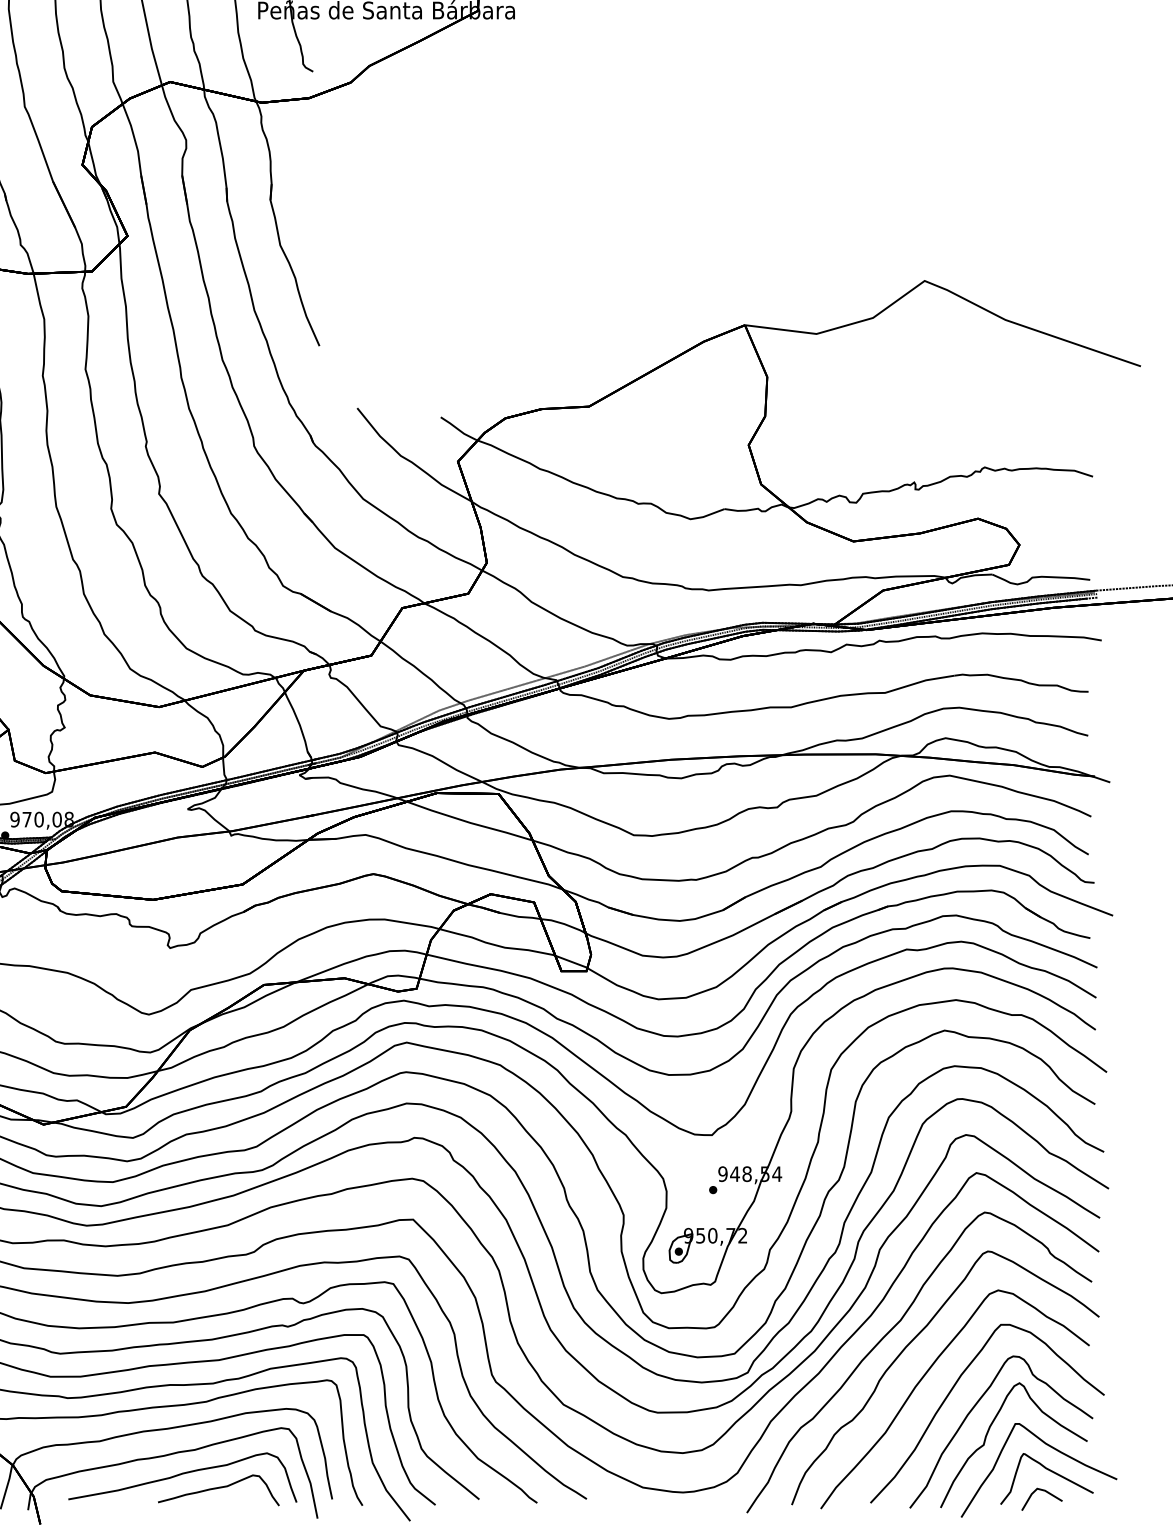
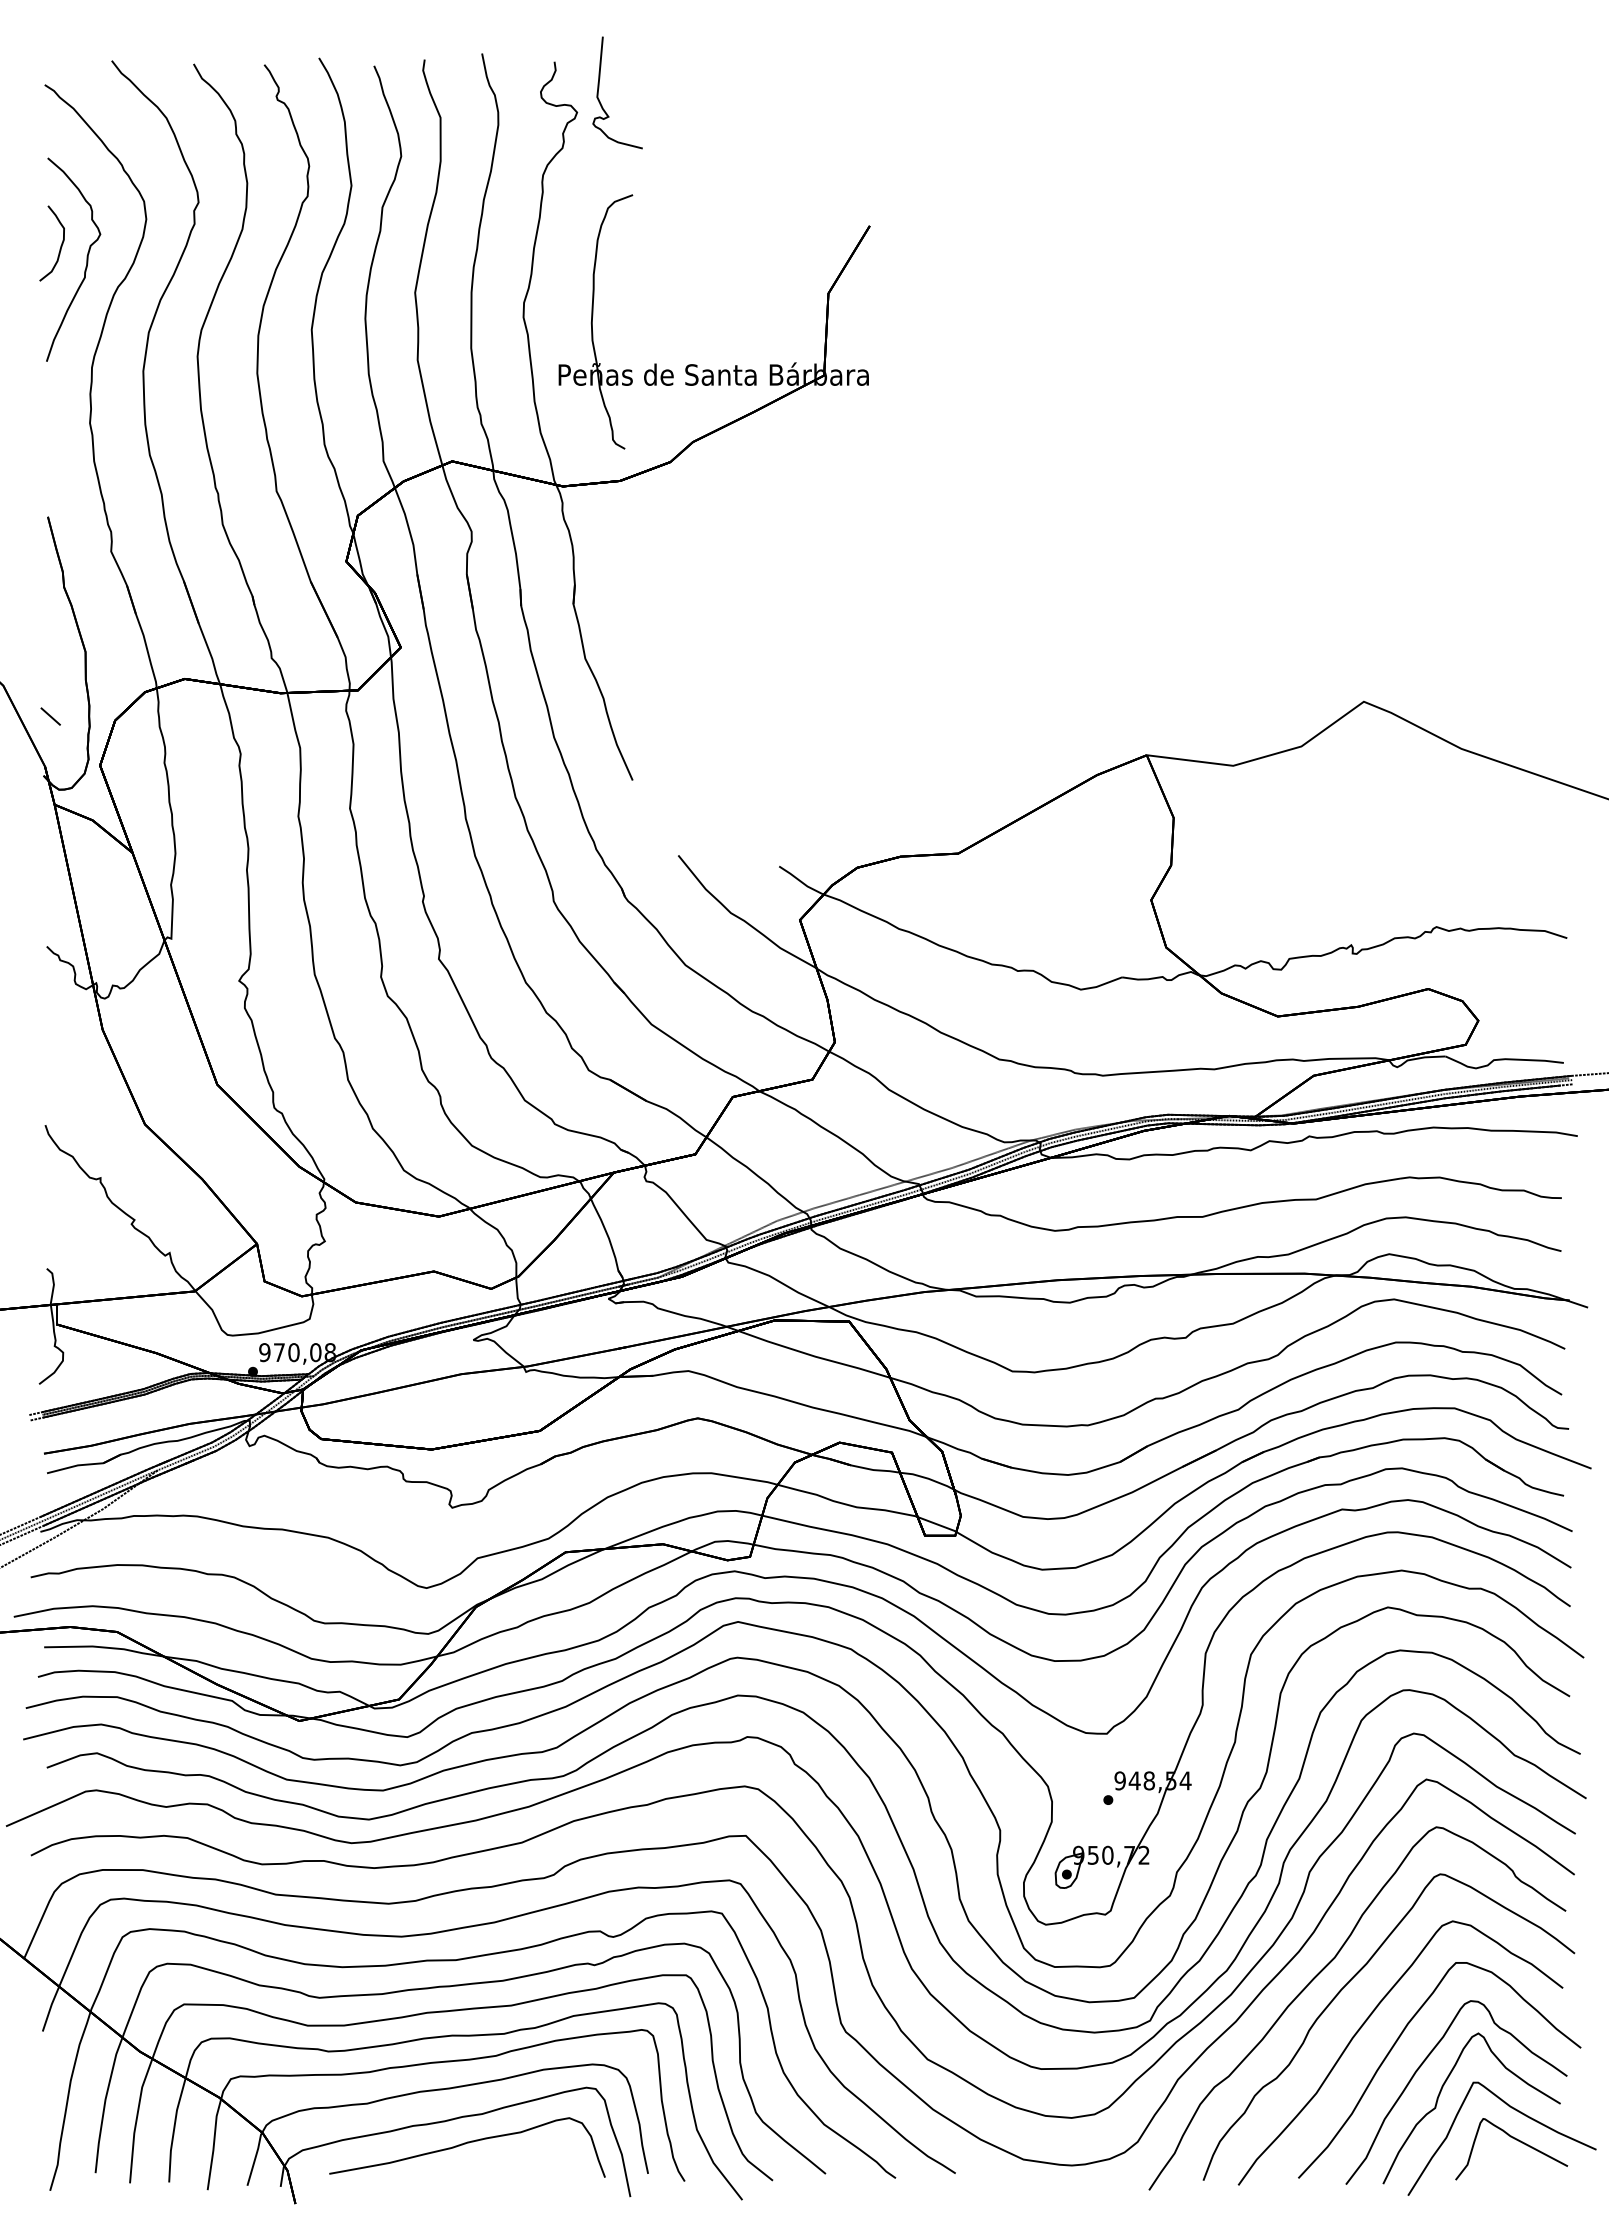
part: (218, 1490) -> (510, 2162), removed
line: (1046, 1492) -> (1510, 2165), removed

